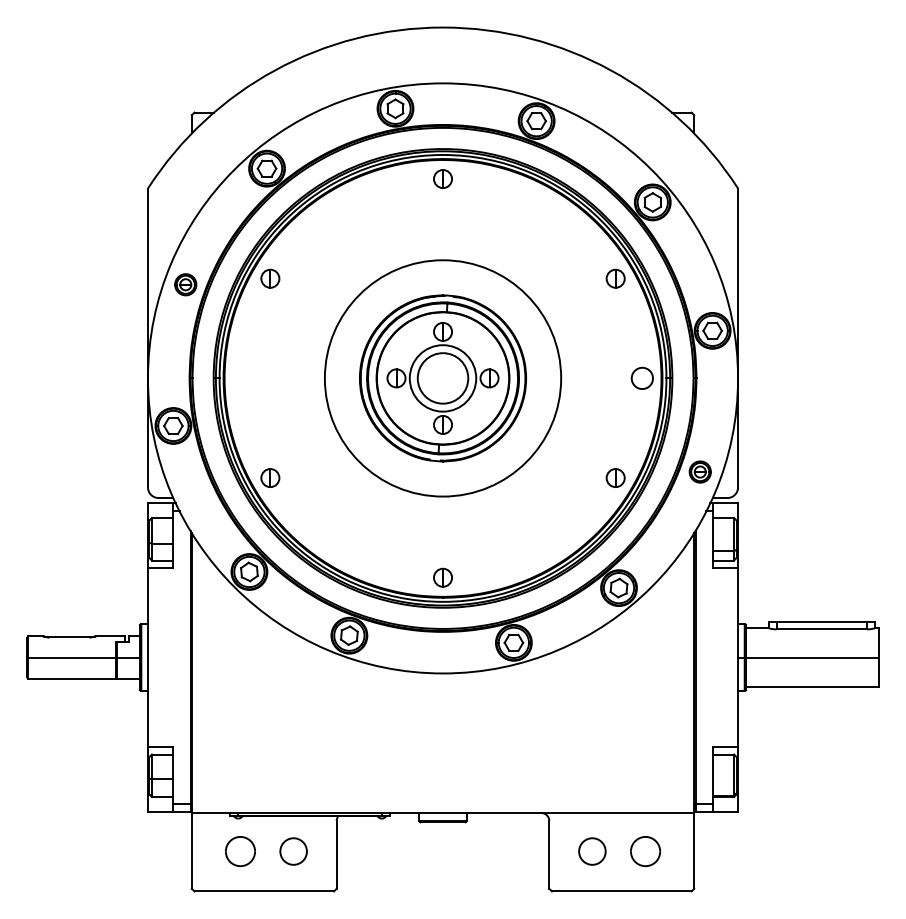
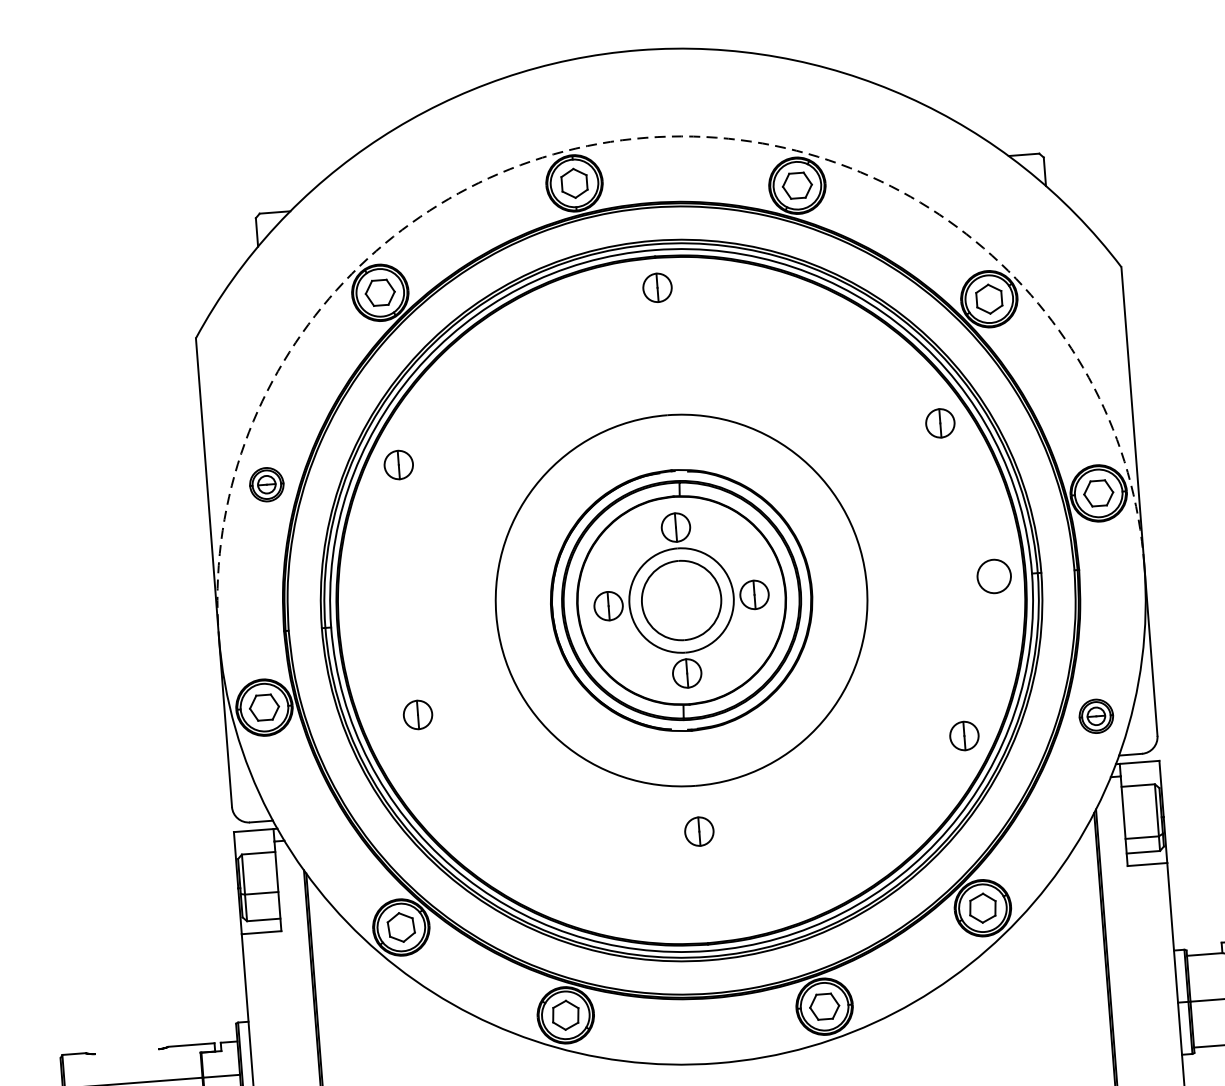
arc: (443, 83) -> (646, 137), solid -> dashed
part: (270, 477) -> (418, 714), moved
part: (442, 577) -> (698, 831), moved
line: (69, 637) -> (127, 1051), removed

